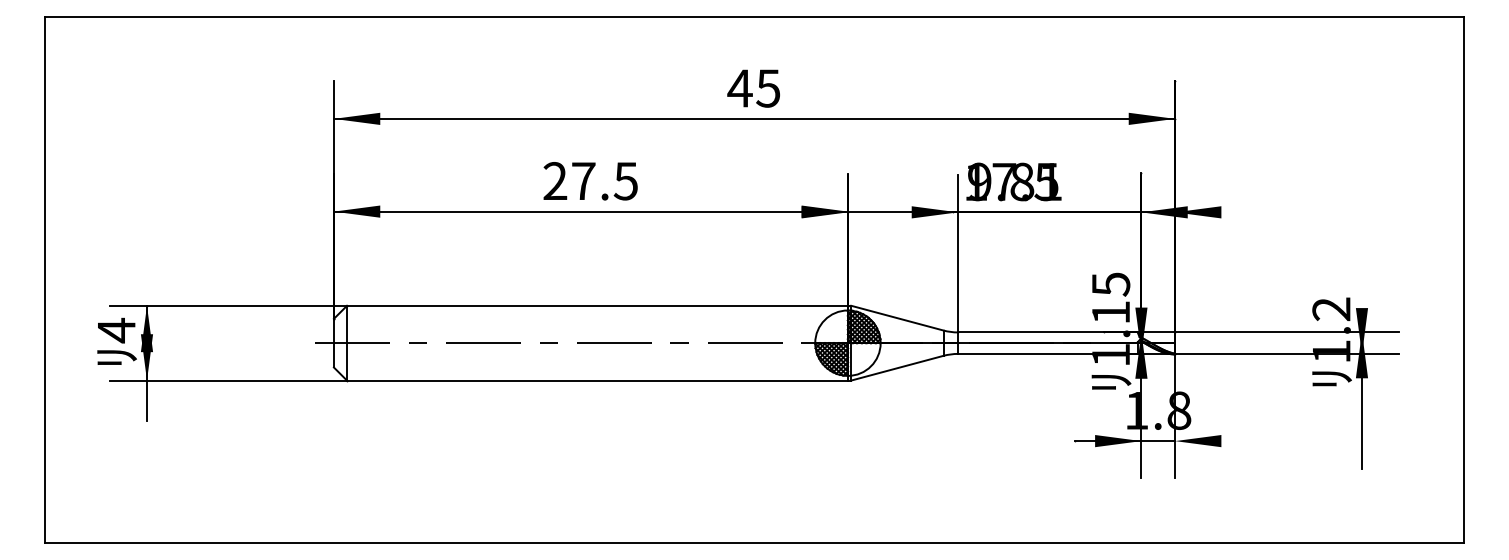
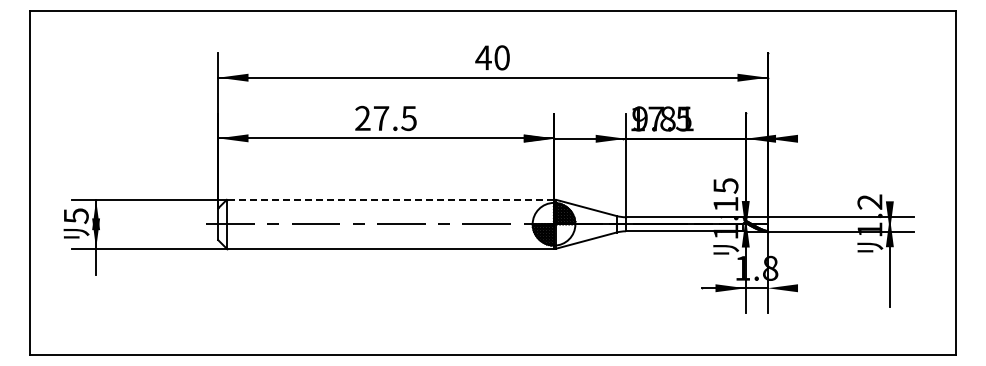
text: (767, 87) -> (501, 57), 45 -> 40
line: (597, 305) -> (390, 199), solid -> dashed
text: (116, 329) -> (76, 215), 4 -> 5

